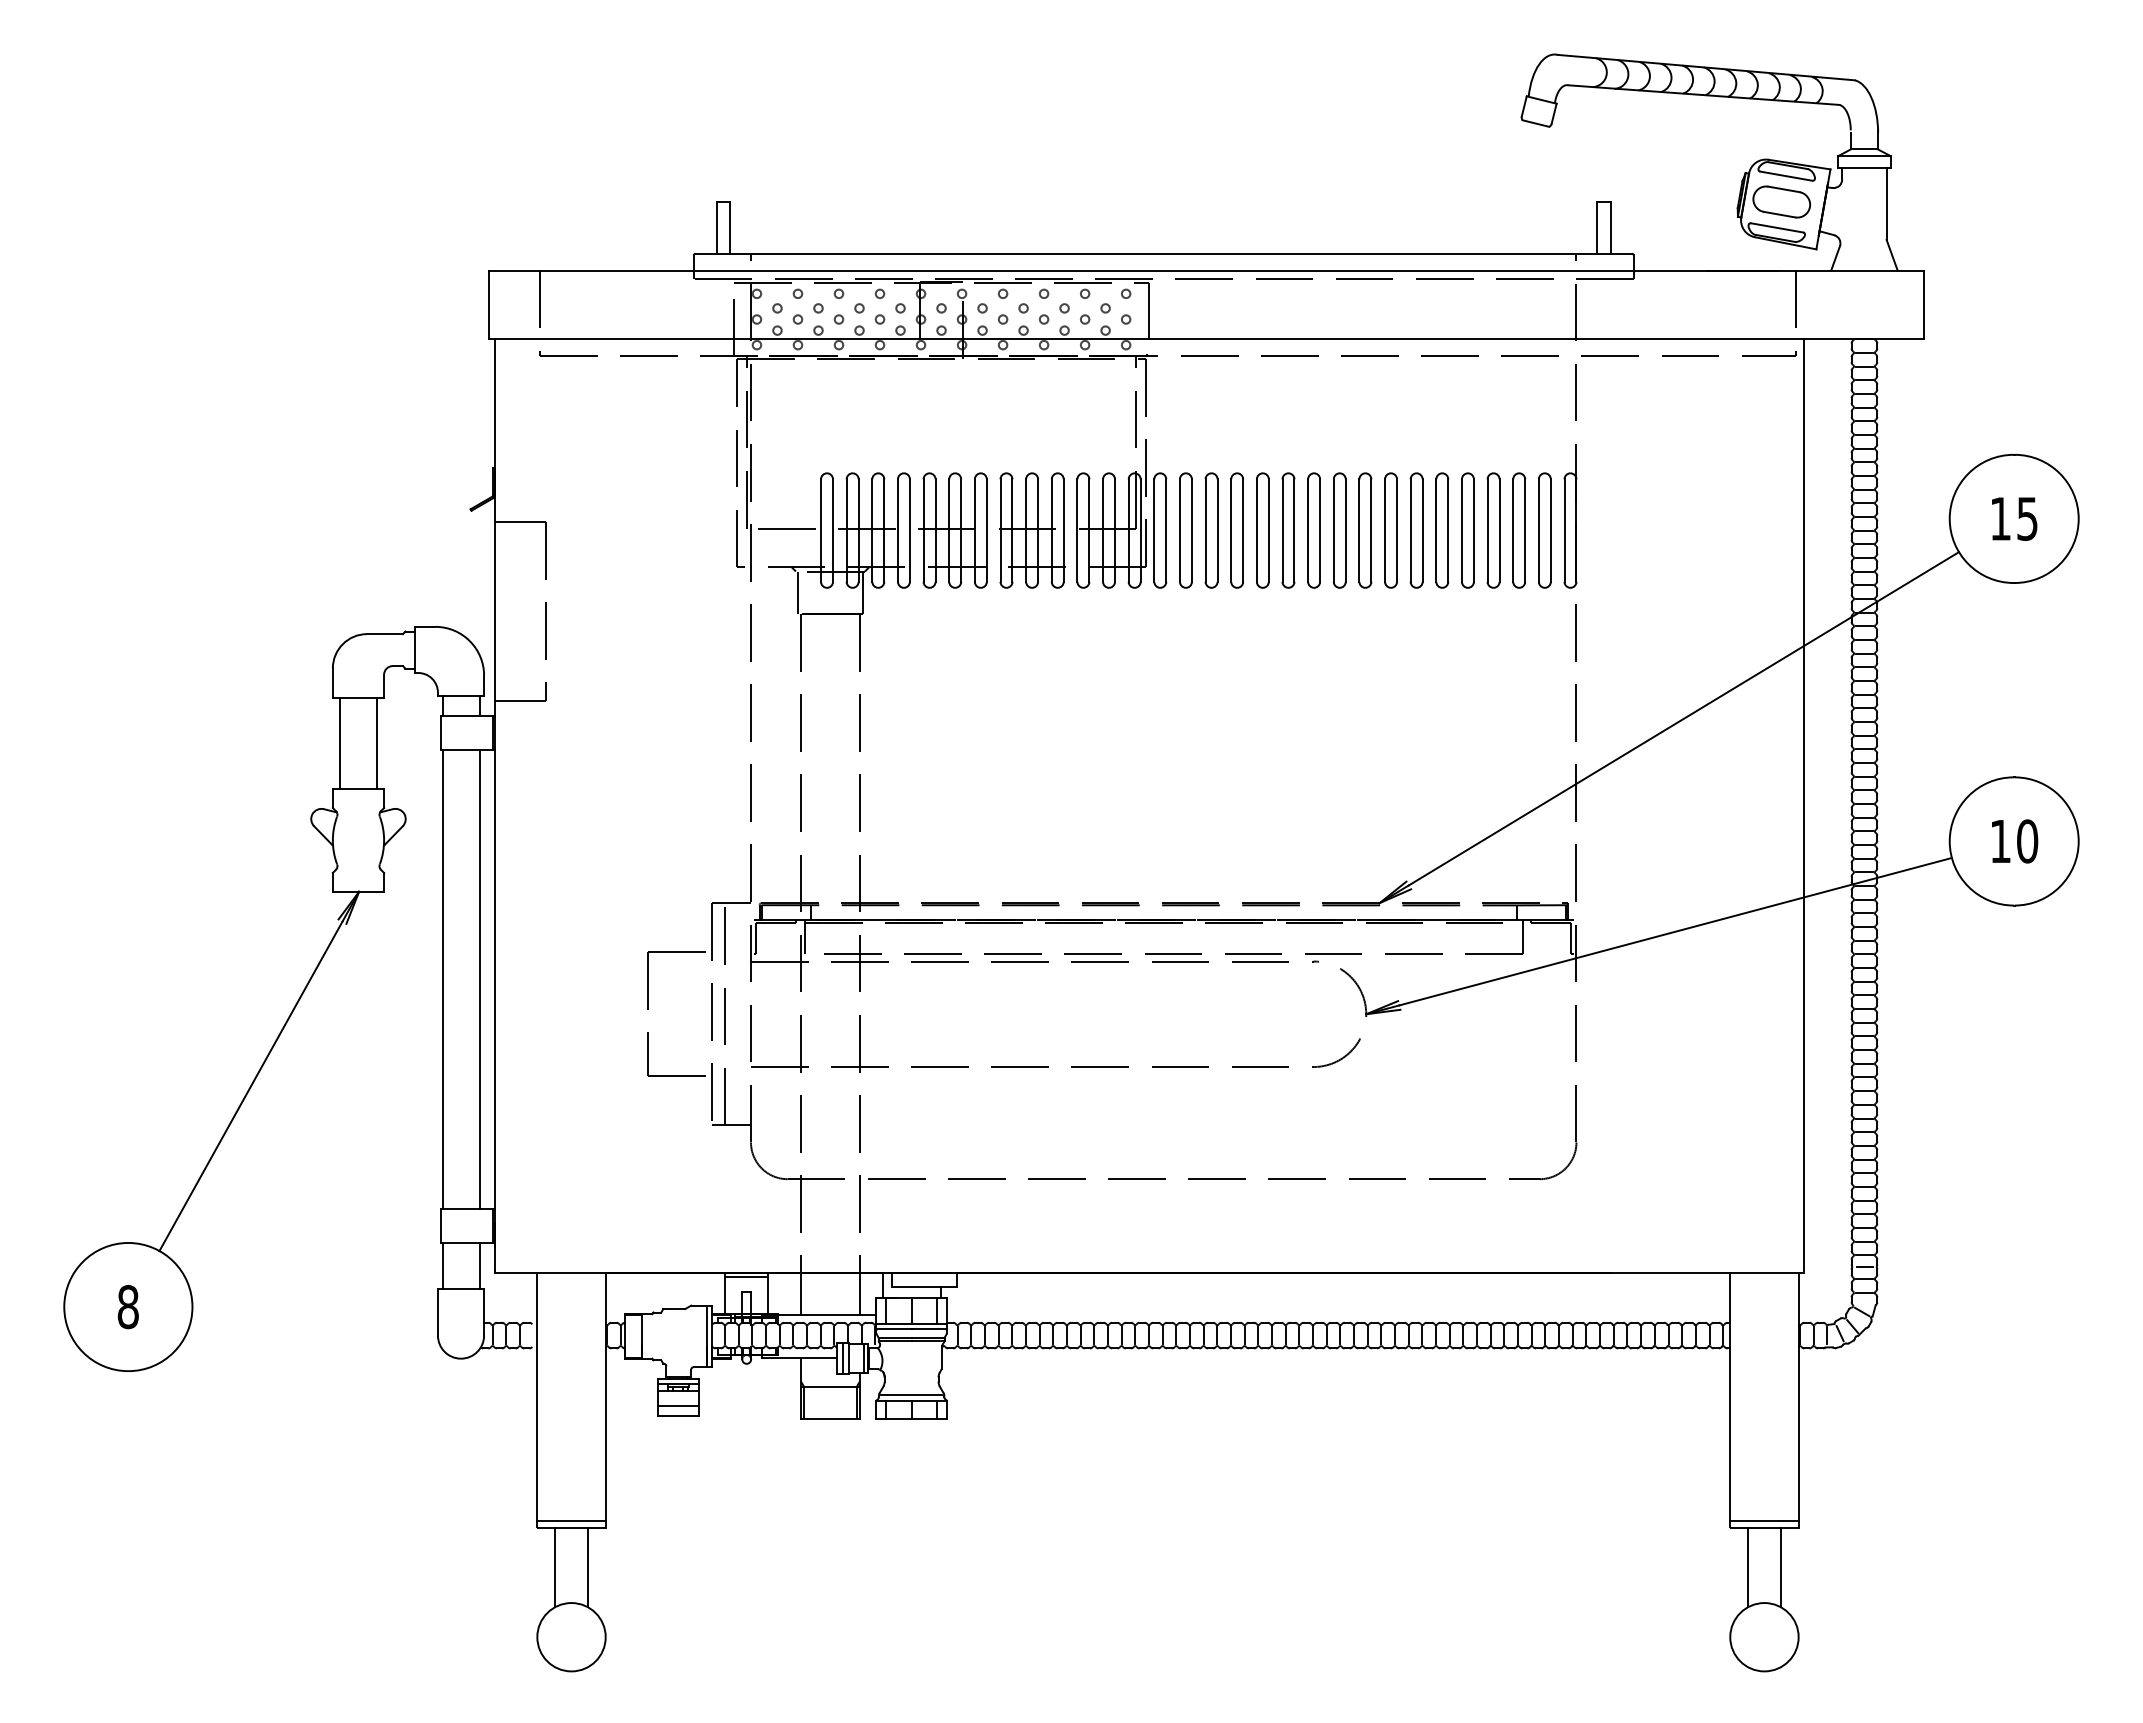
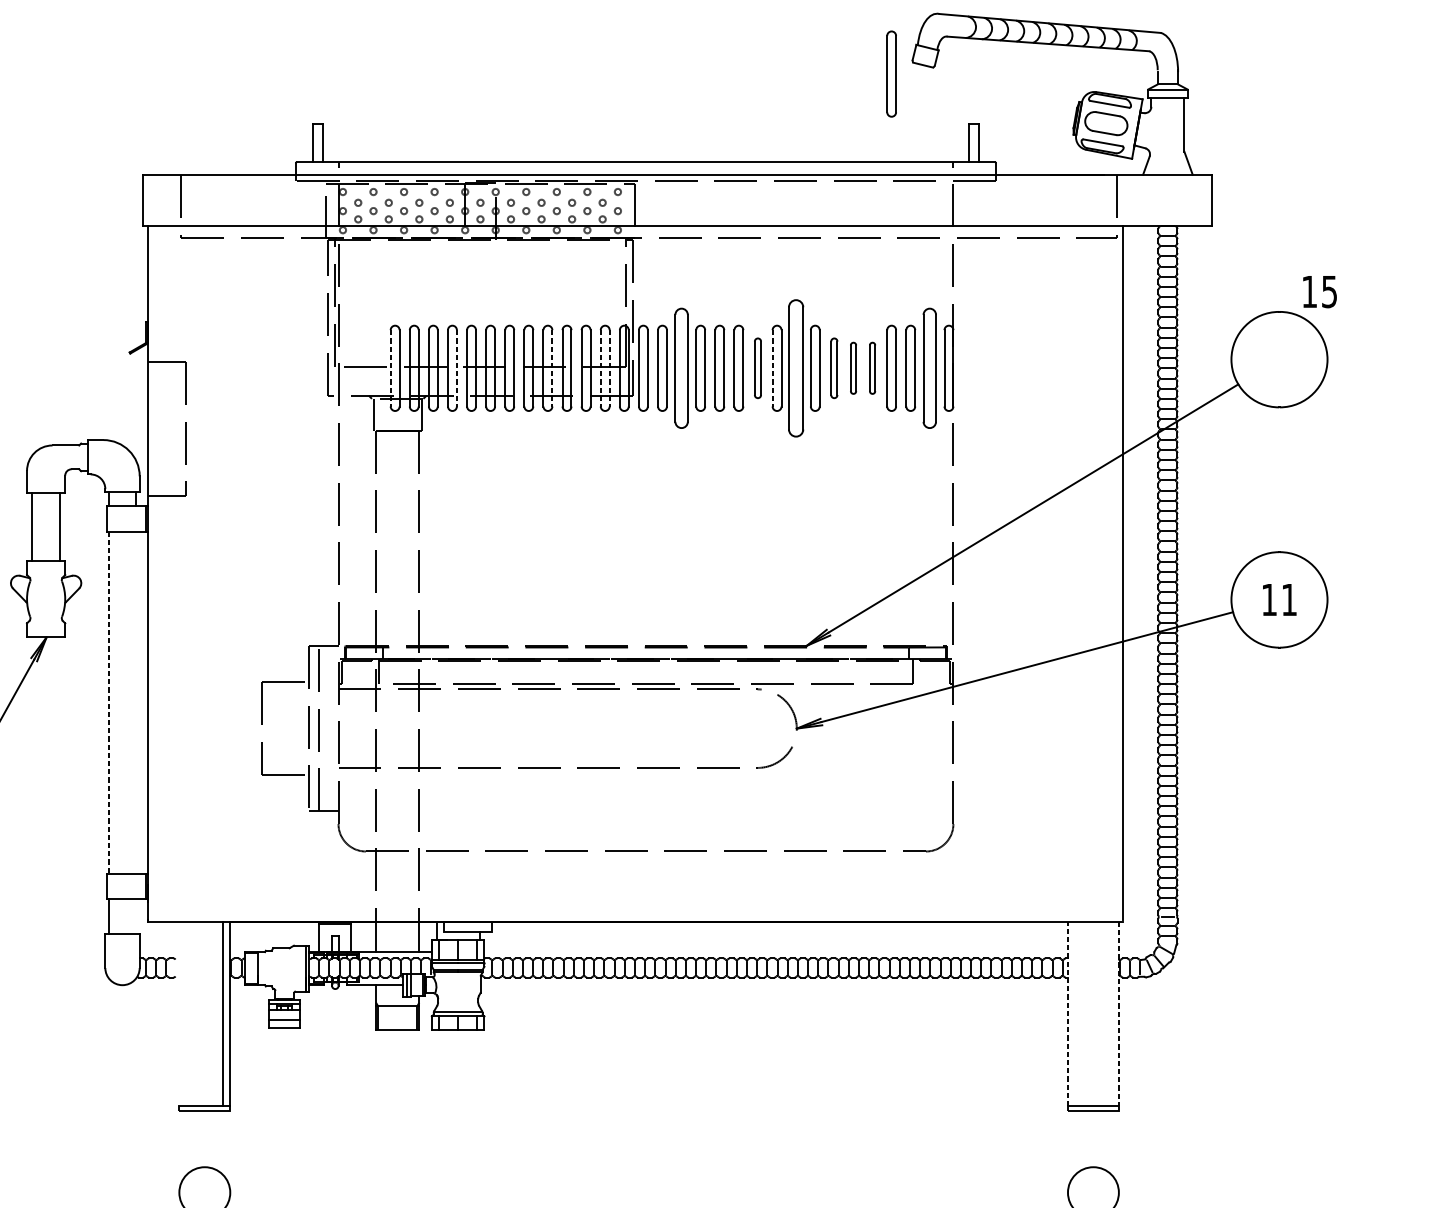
part: (1493, 135) -> (891, 74), added
text: (2014, 518) -> (1319, 291), moved
part: (1211, 530) -> (681, 368), size x1.4
part: (1313, 530) -> (757, 368), size x0.7
part: (1365, 530) -> (796, 368), size x1.6
part: (1416, 530) -> (834, 368), size x0.7
part: (1442, 530) -> (853, 368), size x0.6
part: (1467, 530) -> (872, 368), size x0.6
part: (1544, 530) -> (929, 368), size x1.4
line: (821, 531) -> (391, 369), solid -> dashed
line: (909, 531) -> (456, 369), solid -> dashed
line: (1038, 531) -> (552, 369), solid -> dashed
line: (1103, 531) -> (601, 369), solid -> dashed
line: (1115, 531) -> (610, 369), solid -> dashed
line: (1333, 531) -> (772, 369), solid -> dashed
text: (2027, 841) -> (1289, 599), 10 -> 11
line: (479, 978) -> (136, 701), removed
line: (442, 979) -> (108, 702), solid -> dashed
line: (479, 1265) -> (136, 915), removed
line: (537, 1397) -> (223, 1014), moved
line: (1730, 1397) -> (1068, 1014), solid -> dashed
line: (1798, 1397) -> (1118, 1014), solid -> dashed
line: (555, 1567) -> (192, 1140), removed
line: (587, 1567) -> (216, 1140), removed
line: (1748, 1567) -> (1081, 1140), removed
line: (1780, 1567) -> (1105, 1140), removed

